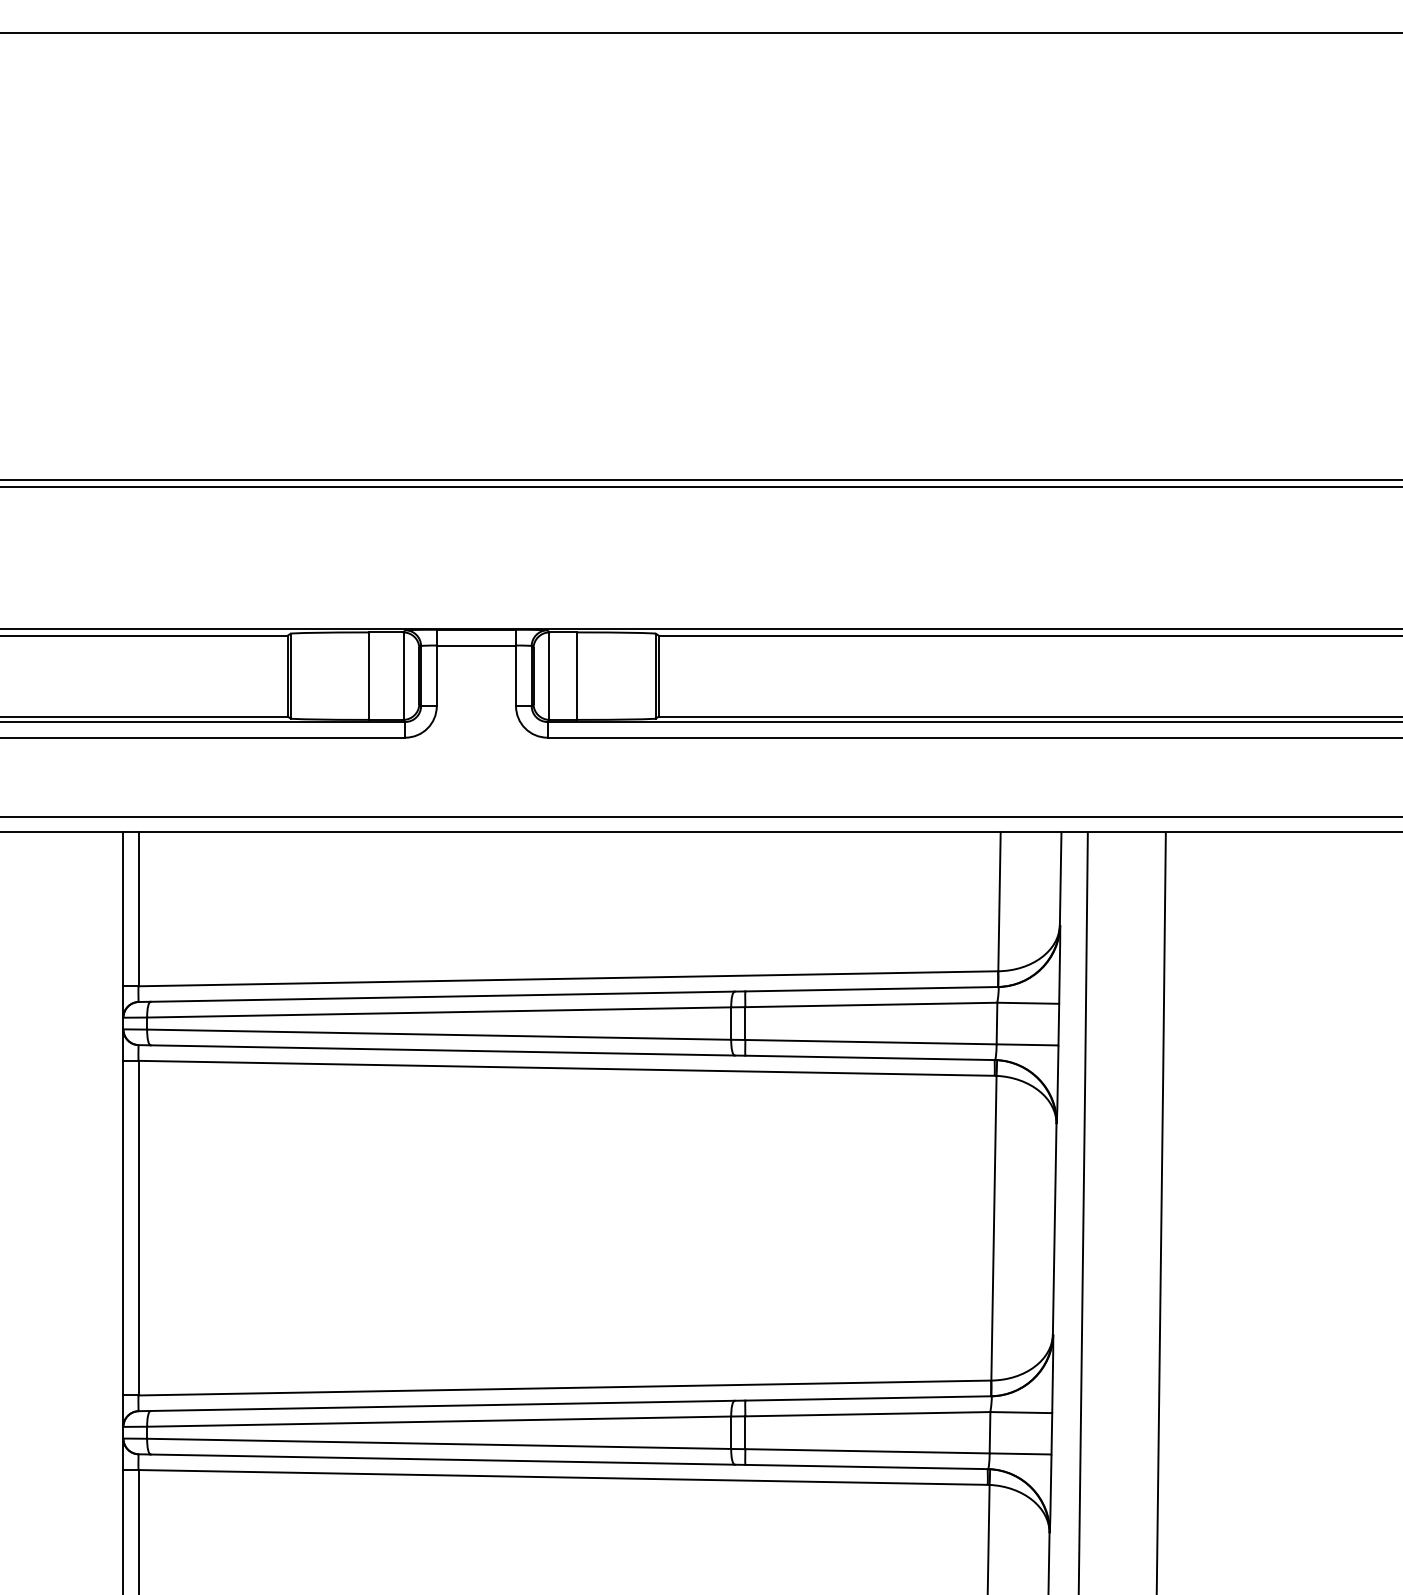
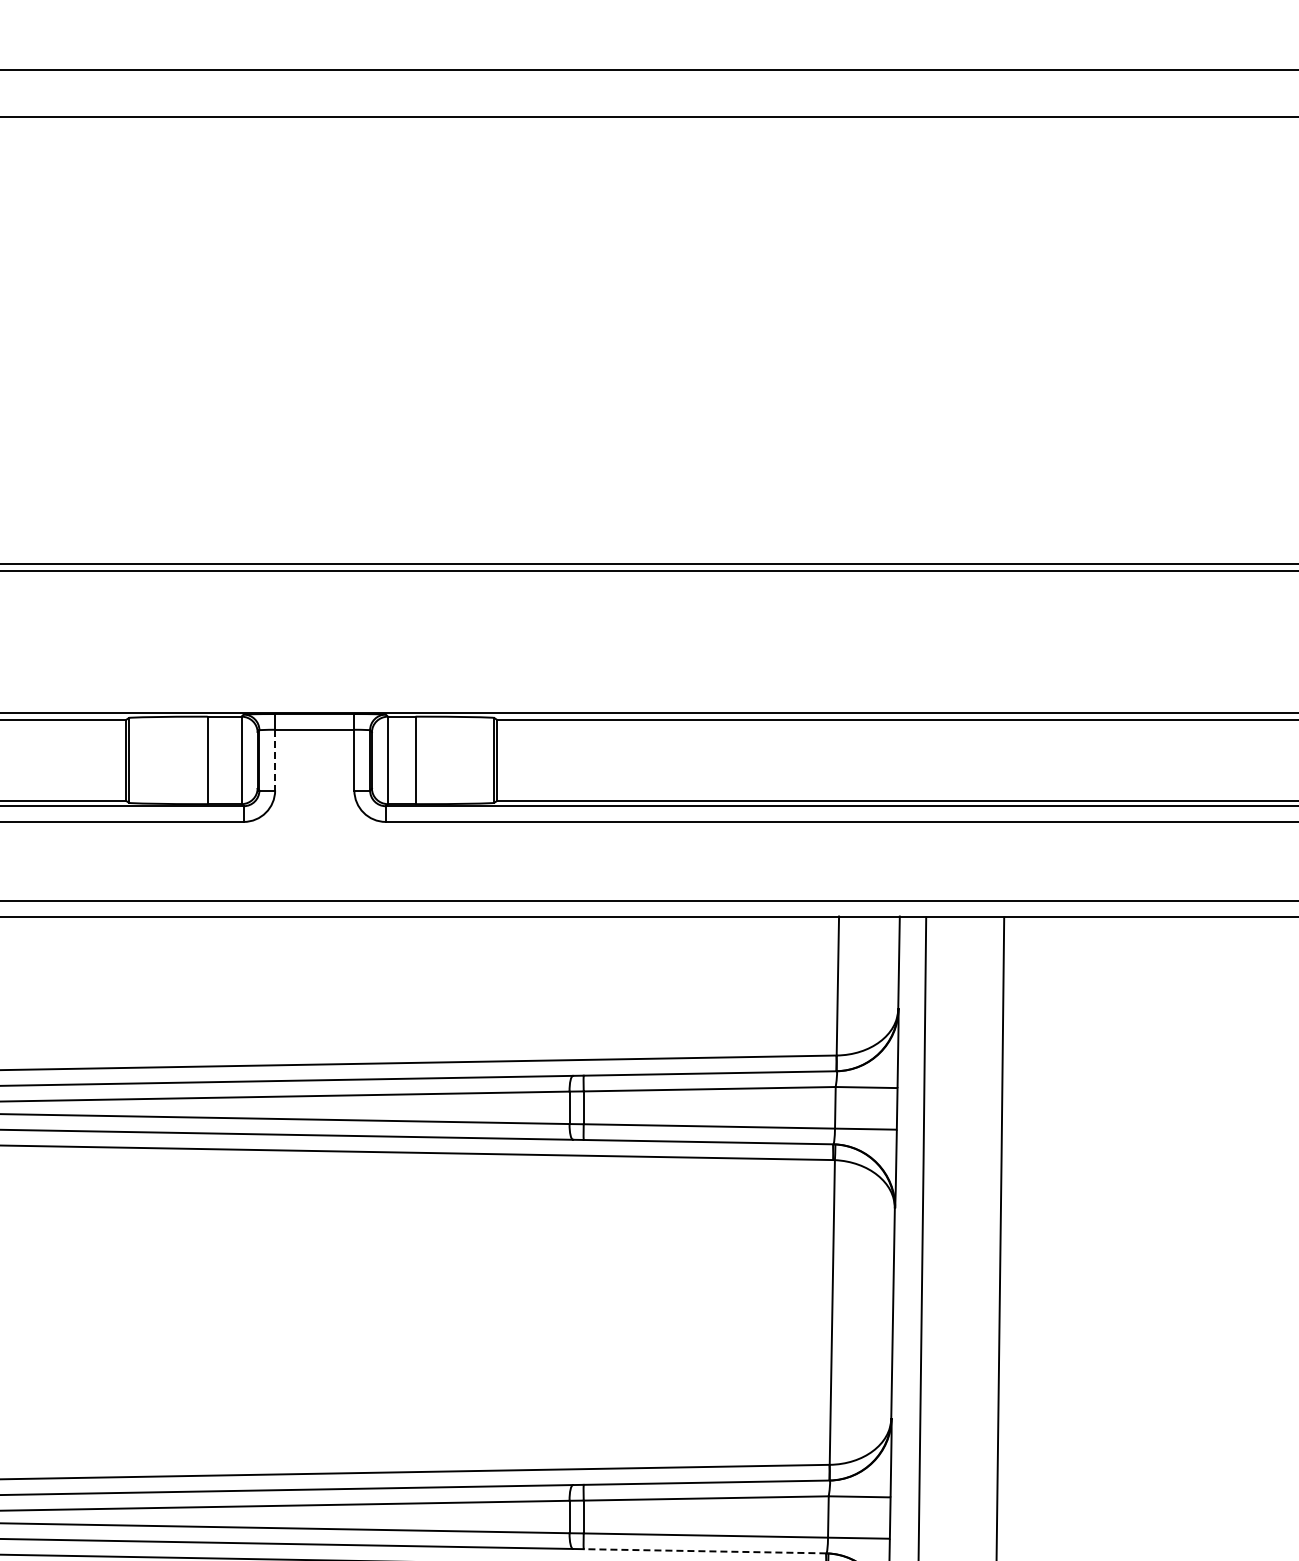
line: (436, 676) -> (274, 760), solid -> dashed
line: (866, 1467) -> (704, 1551), solid -> dashed

